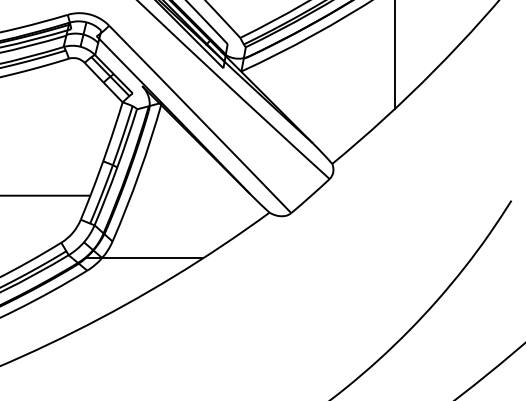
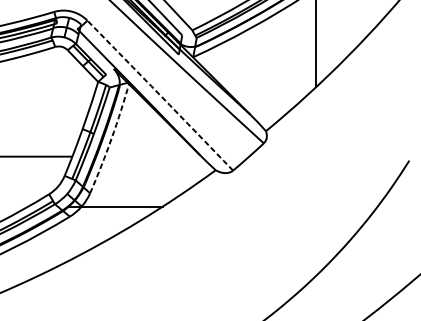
arc: (200, 119) -> (160, 95), solid -> dashed
arc: (139, 172) -> (111, 138), solid -> dashed

